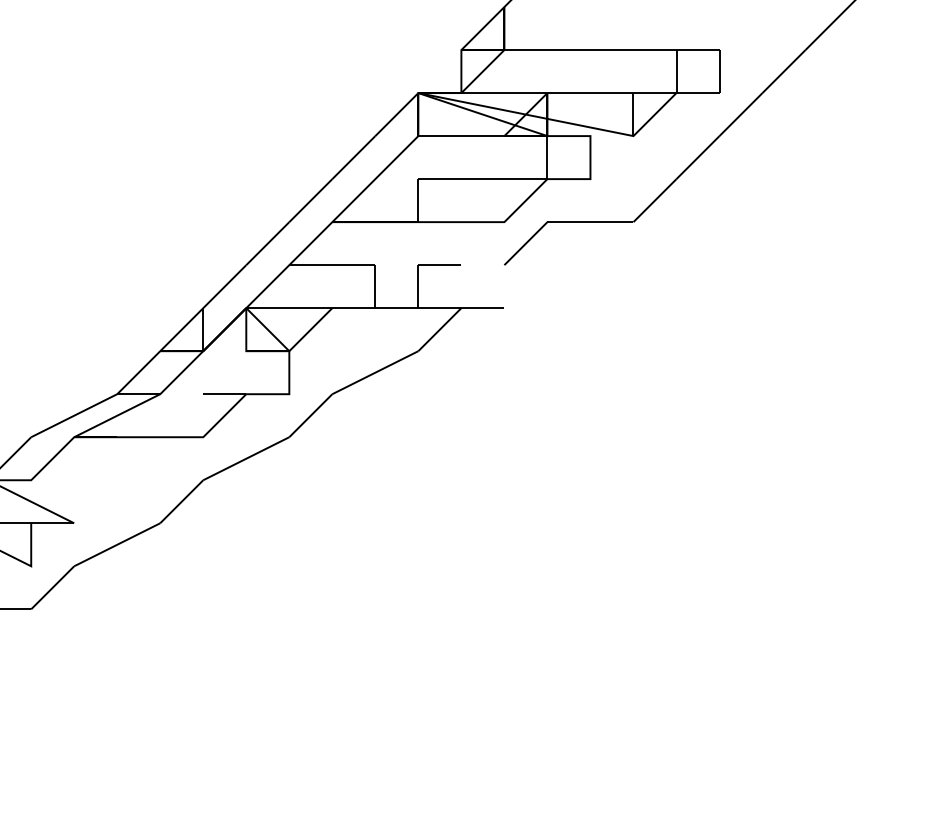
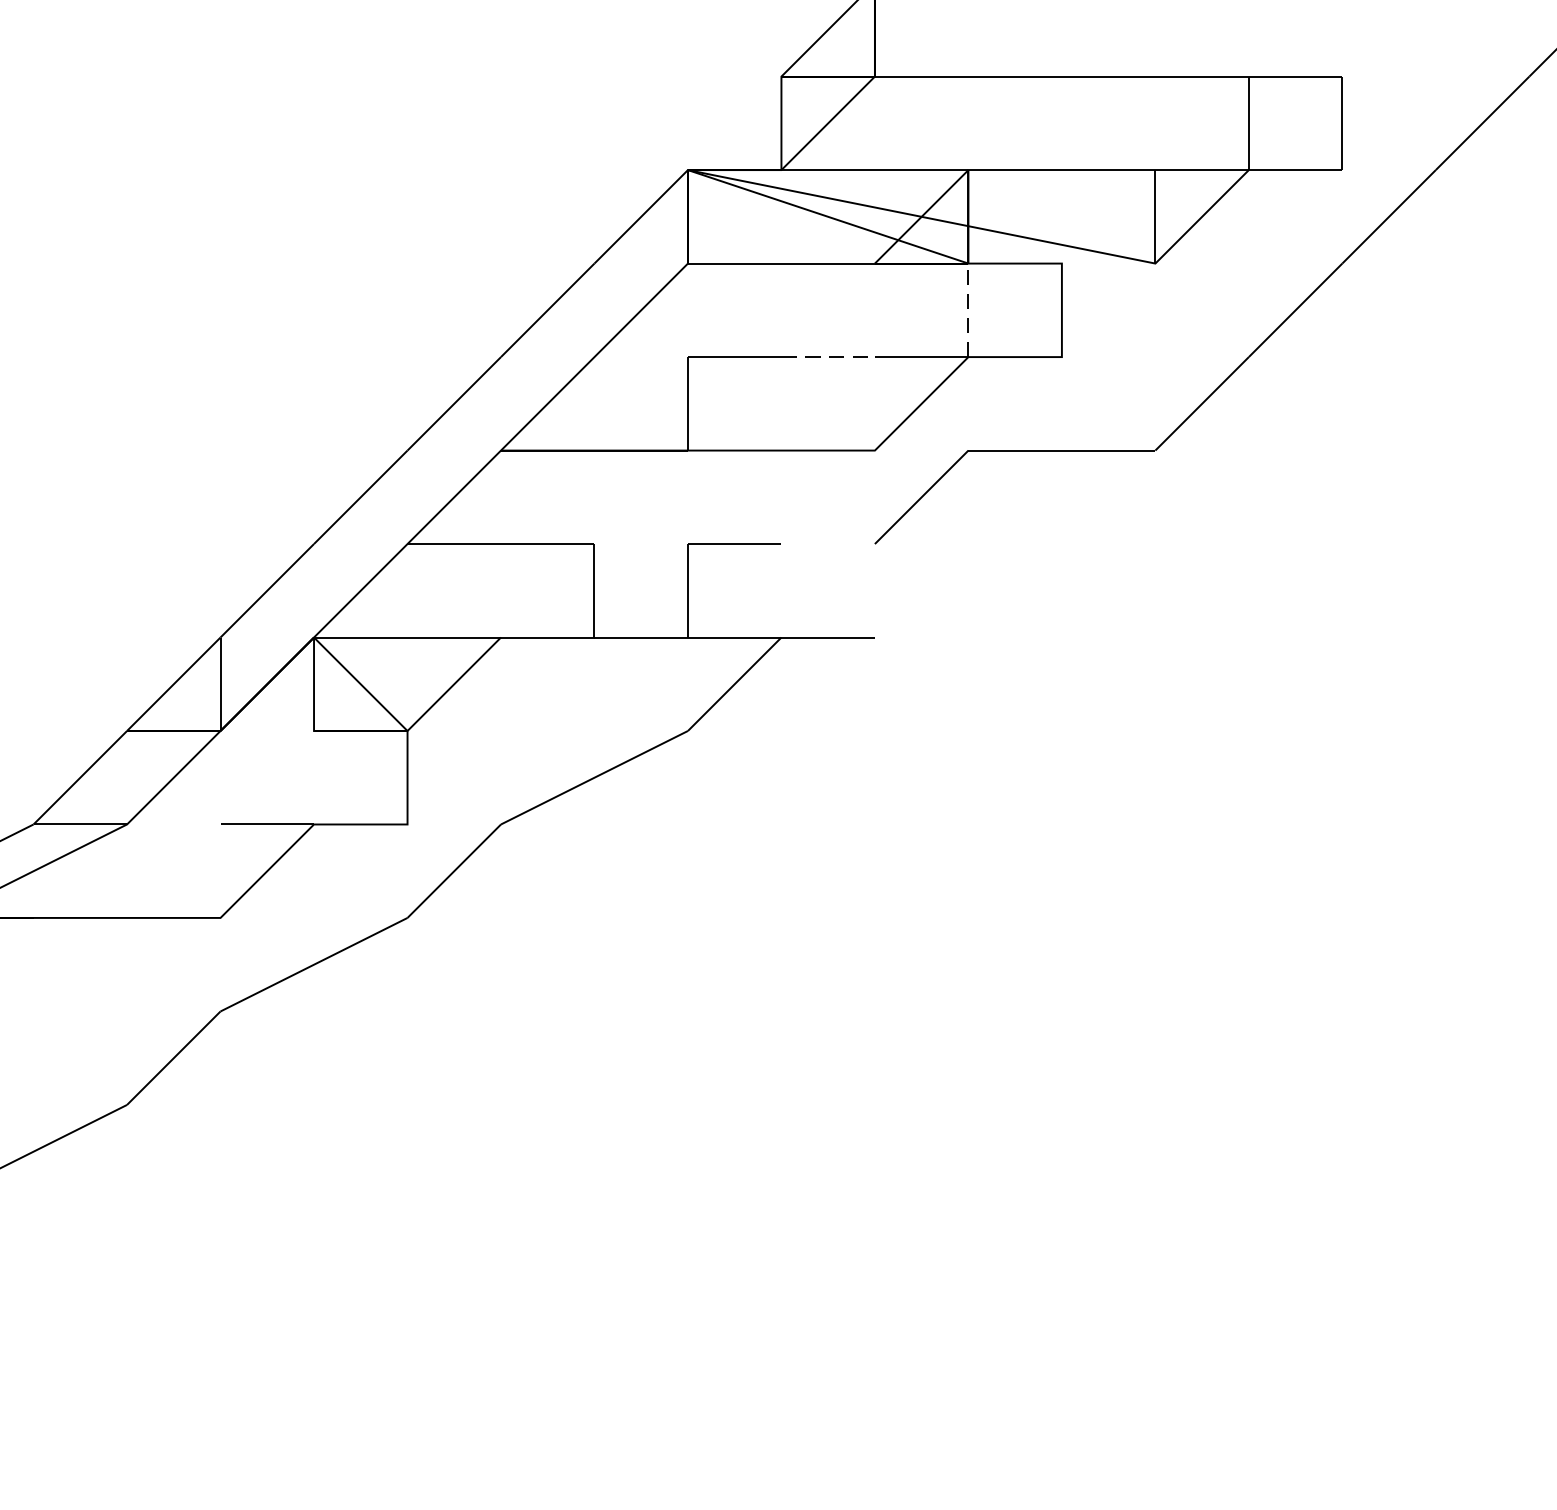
line: (547, 157) -> (968, 310), solid -> dashed
line: (482, 179) -> (827, 357), solid -> dashed

